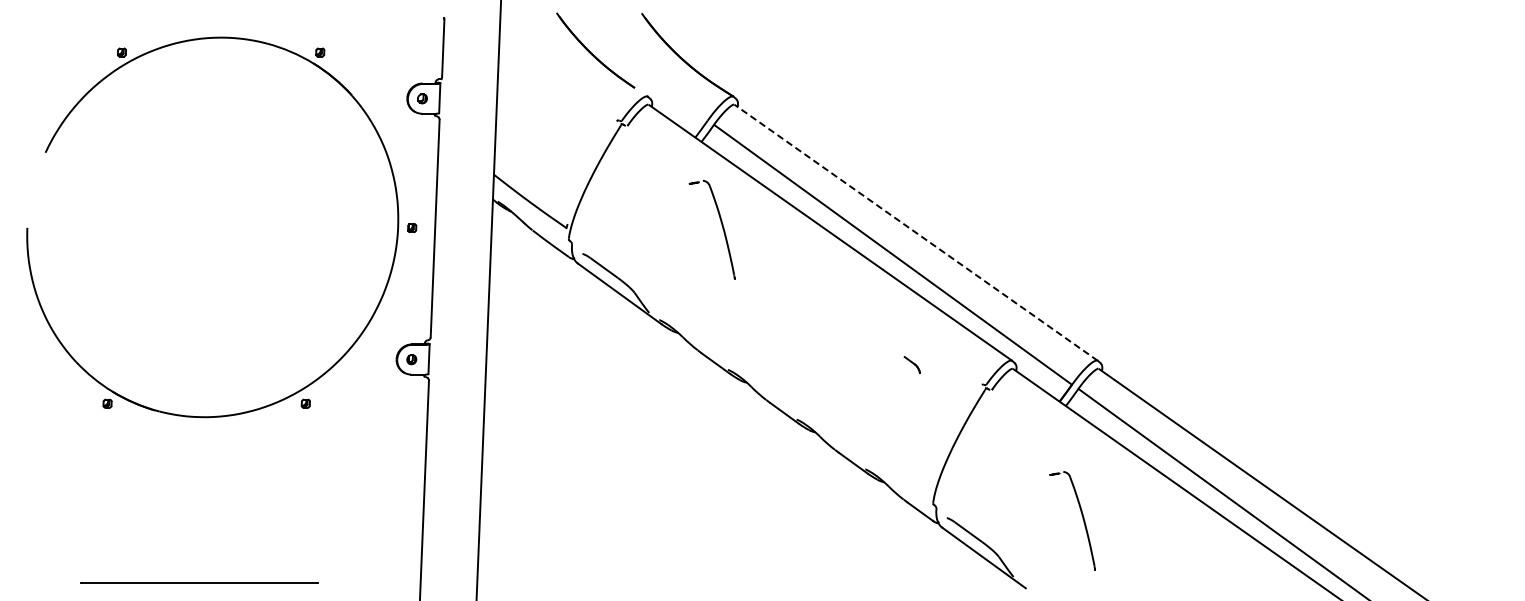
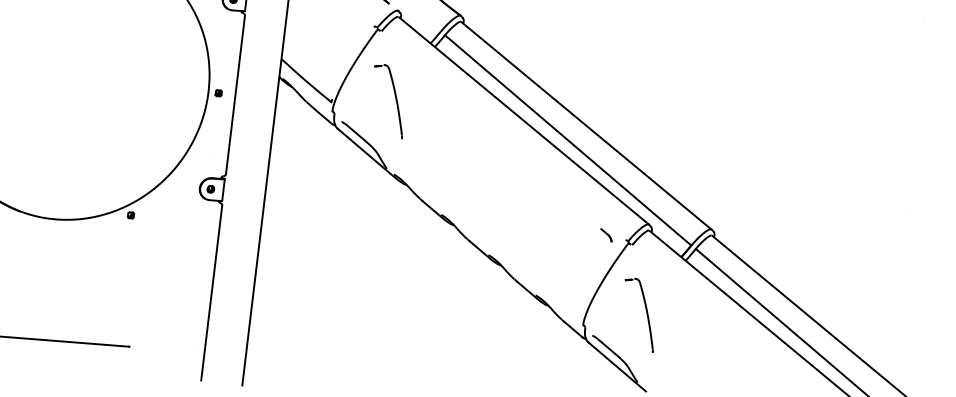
part: (721, 225) -> (395, 98), moved
line: (915, 232) -> (585, 125), dashed -> solid
part: (911, 364) -> (605, 234), moved
part: (1082, 519) -> (646, 314), moved

